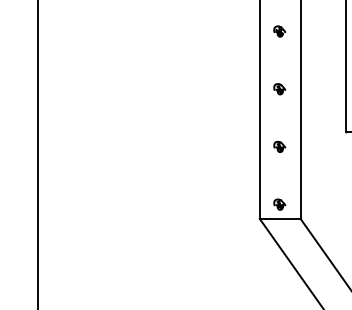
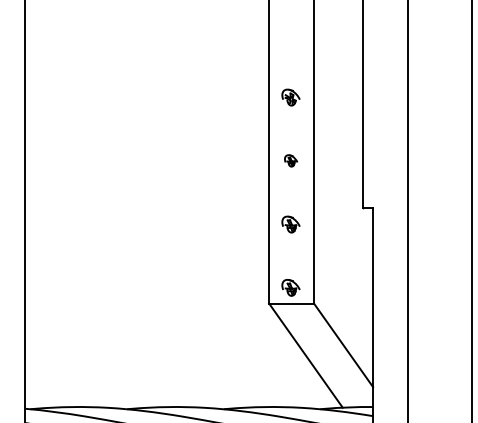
part: (280, 30) -> (291, 96), size x1.4
part: (280, 146) -> (291, 223), size x1.4
part: (280, 204) -> (291, 287), size x1.4

